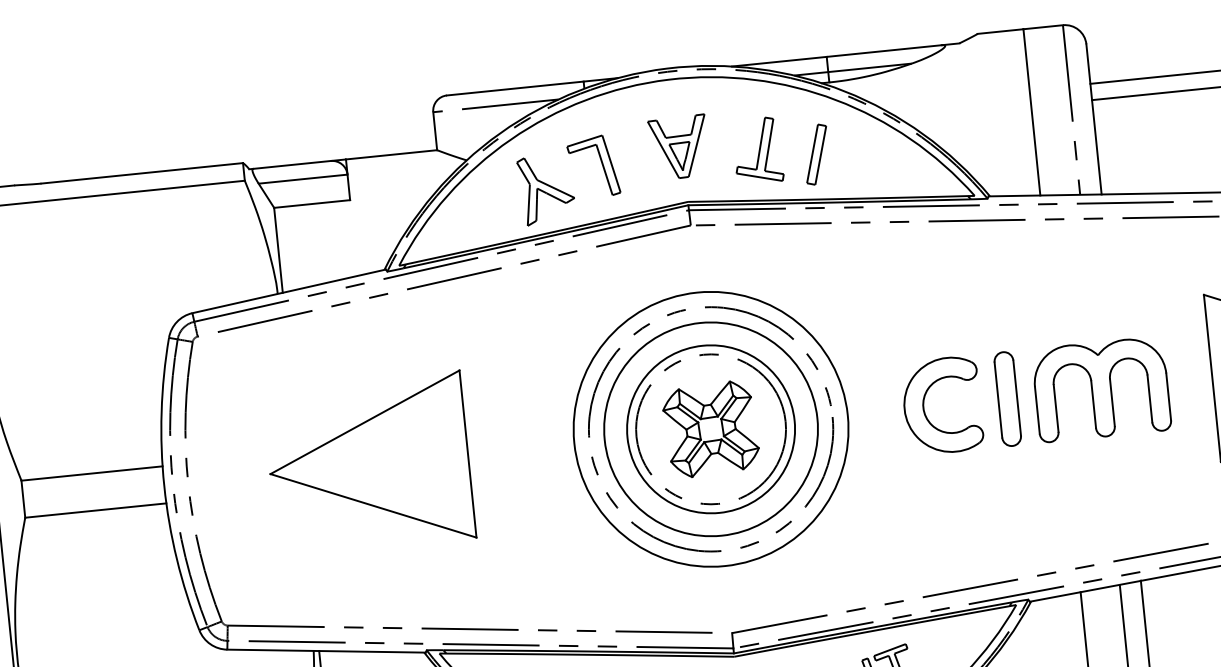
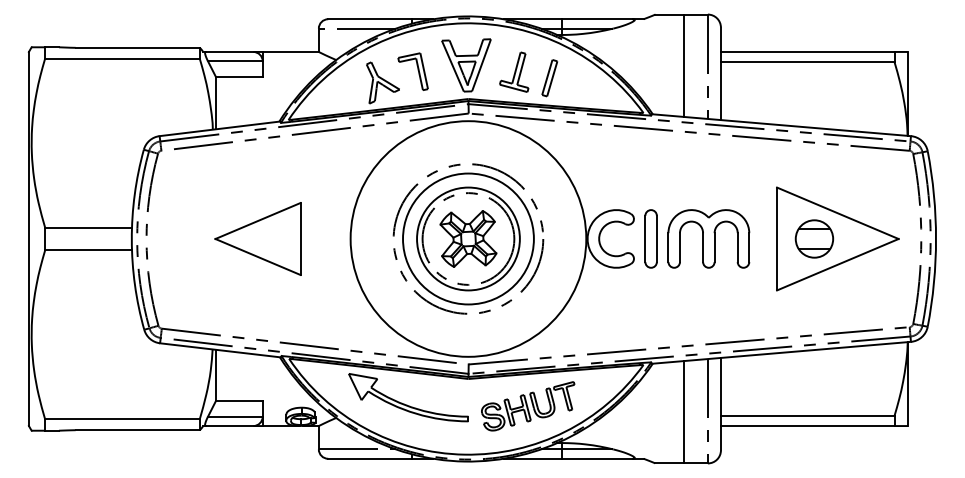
part: (679, 146) -> (466, 64), size x1.4
circle: (711, 428) -> (468, 238), size x1.4
part: (368, 463) -> (257, 238), size x0.7

